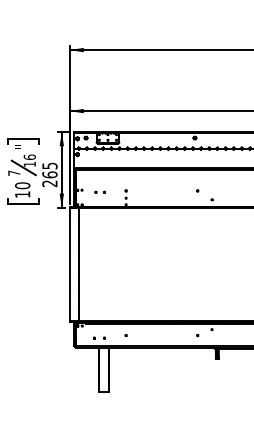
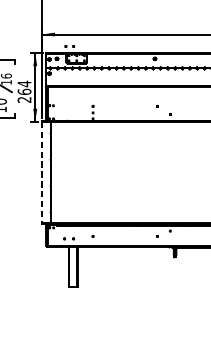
text: (49, 165) -> (24, 83), 265 -> 264
part: (99, 191) -> (69, 45), moved
line: (69, 264) -> (42, 172), solid -> dashed

